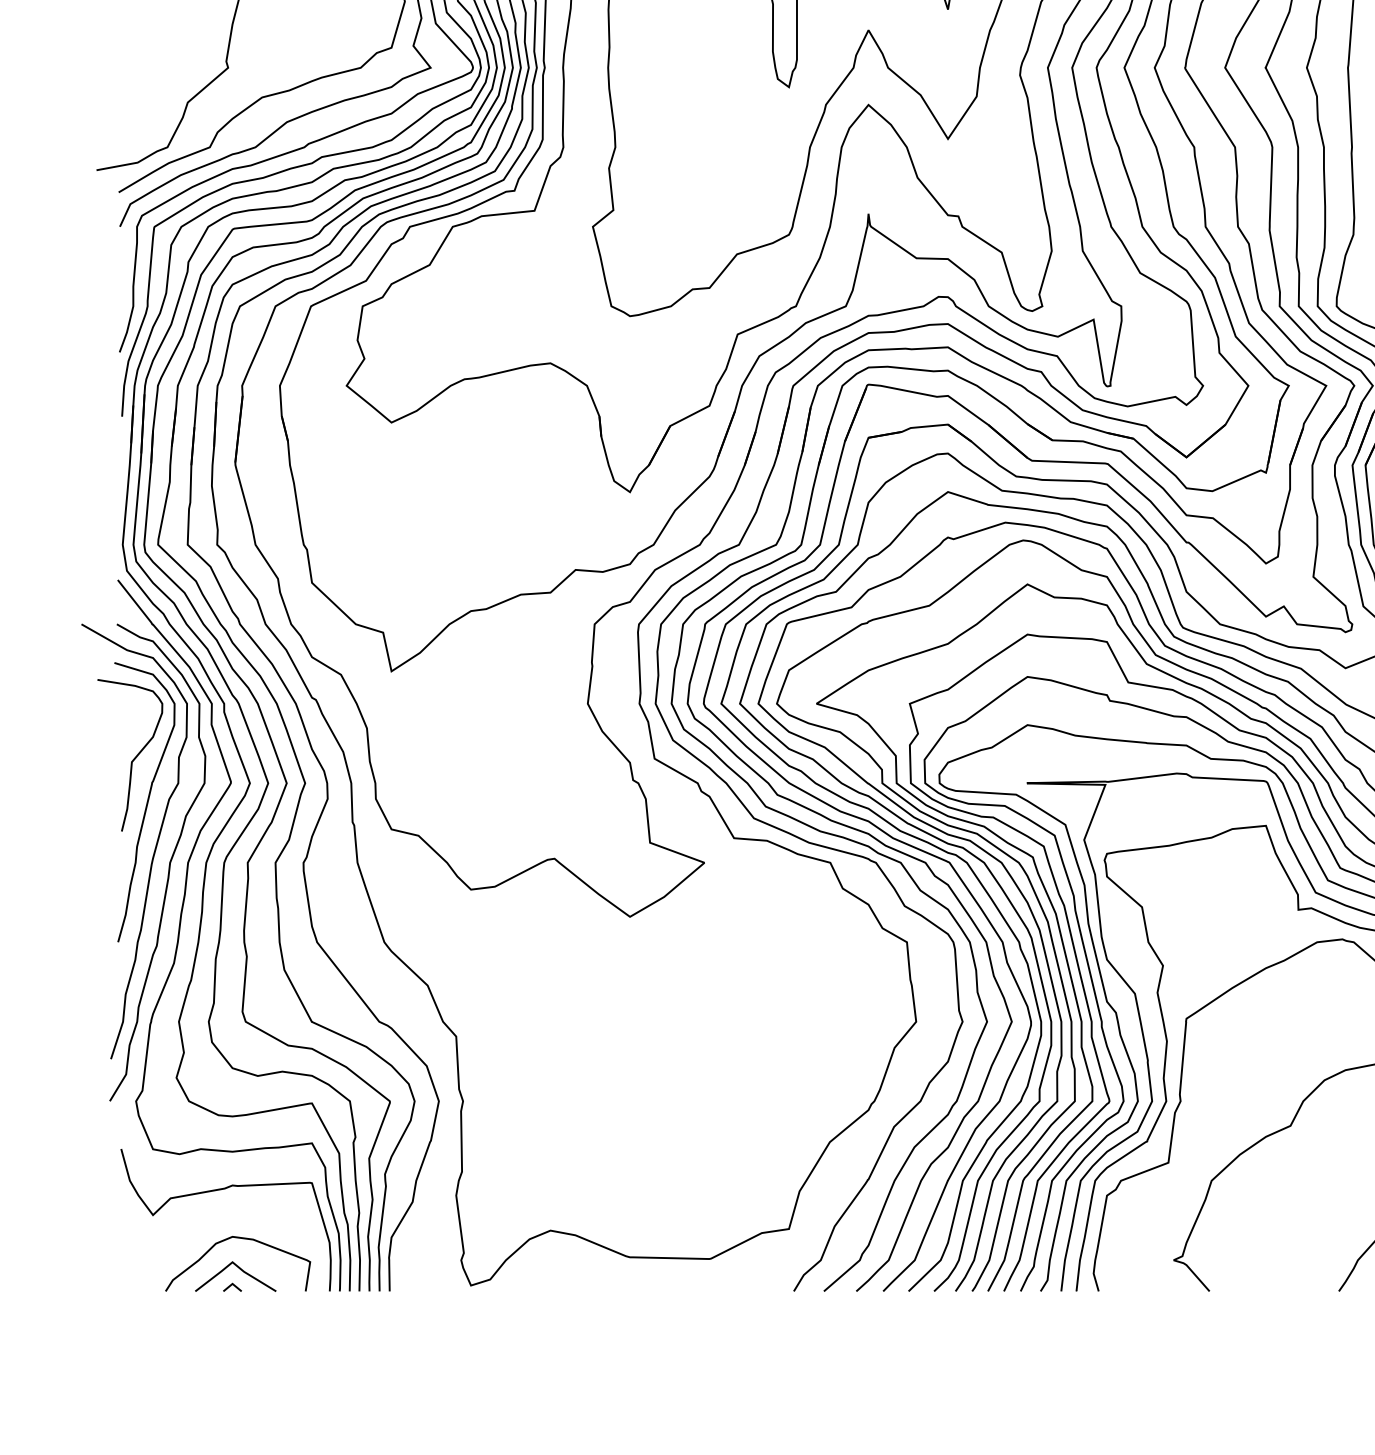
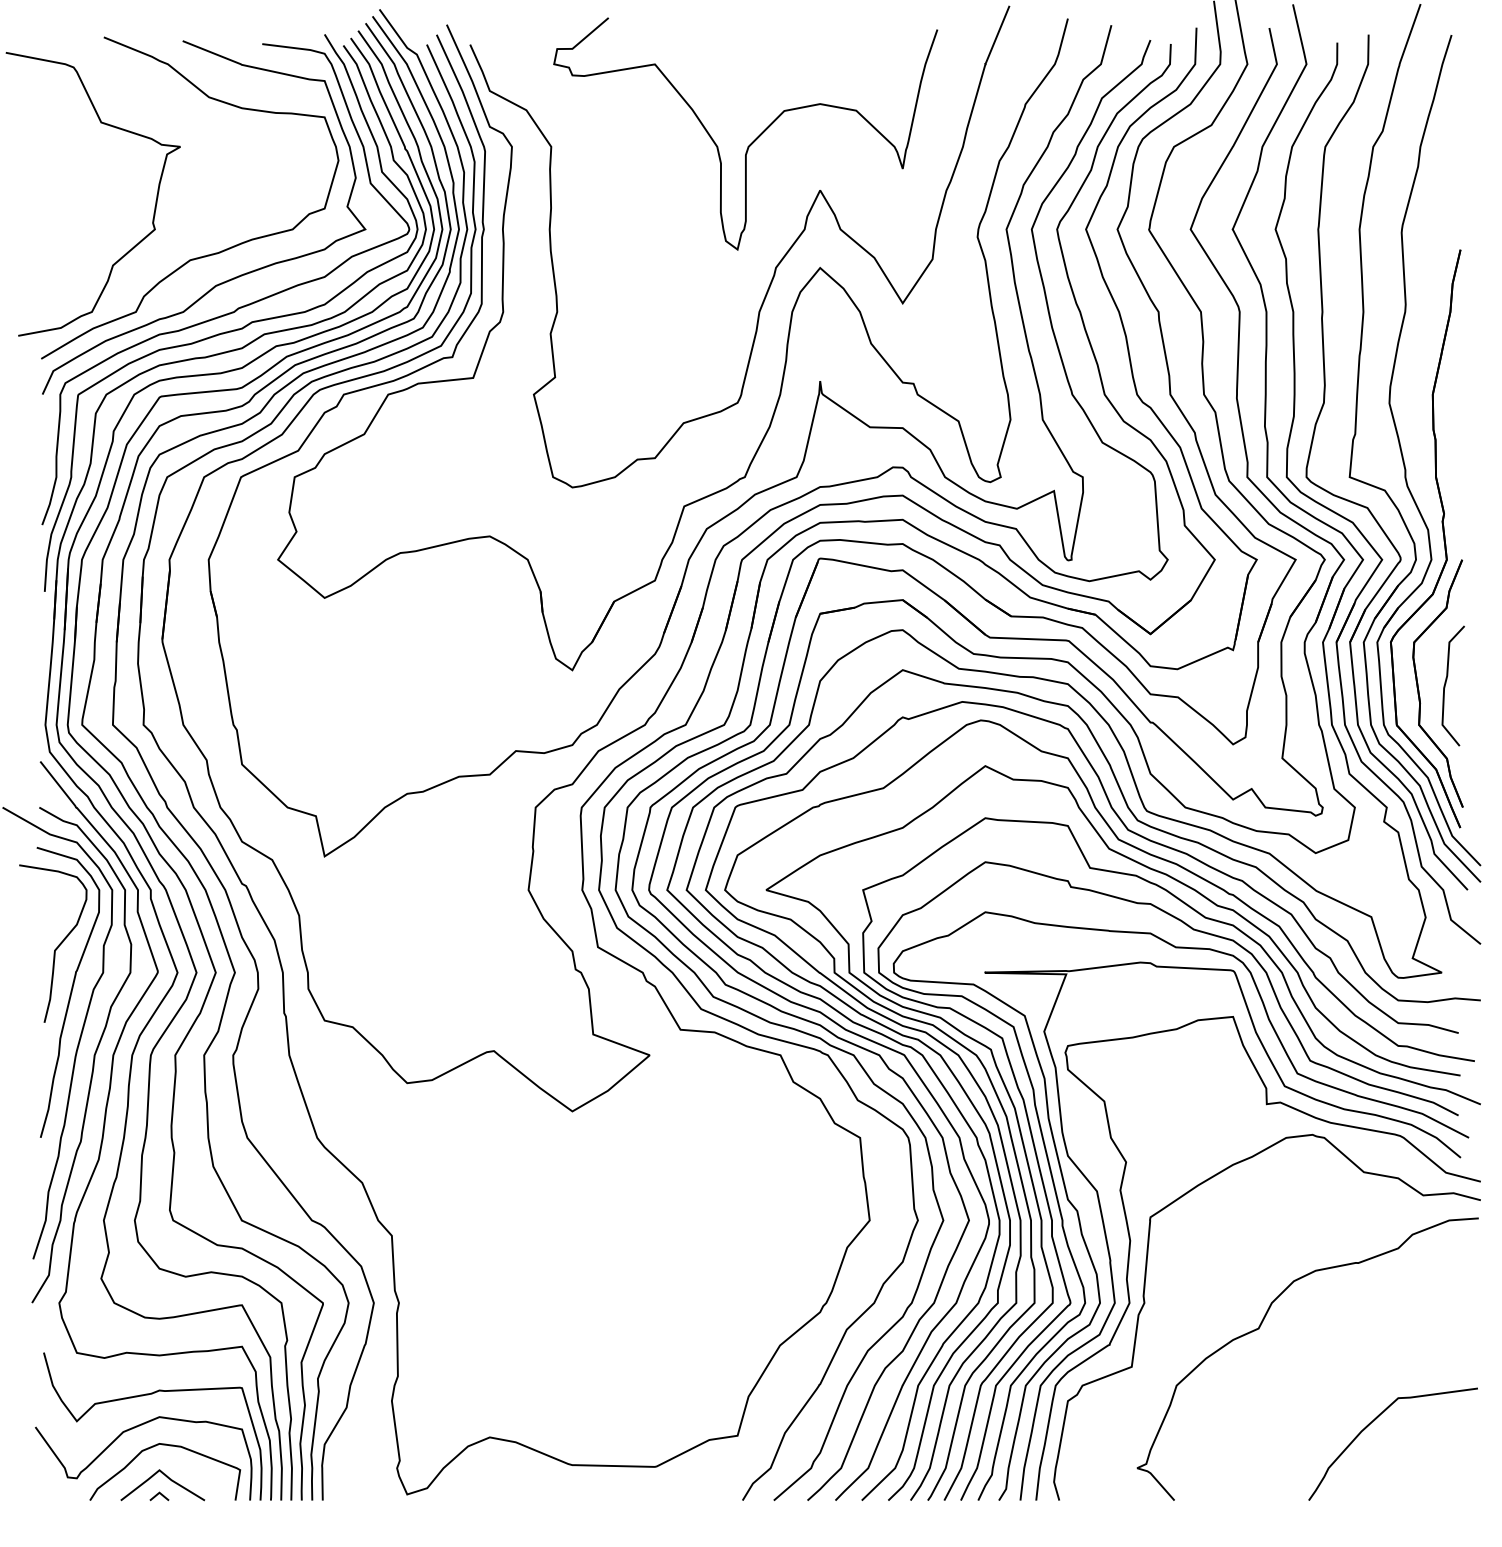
curve: (204, 1223) -> (130, 1430), added

